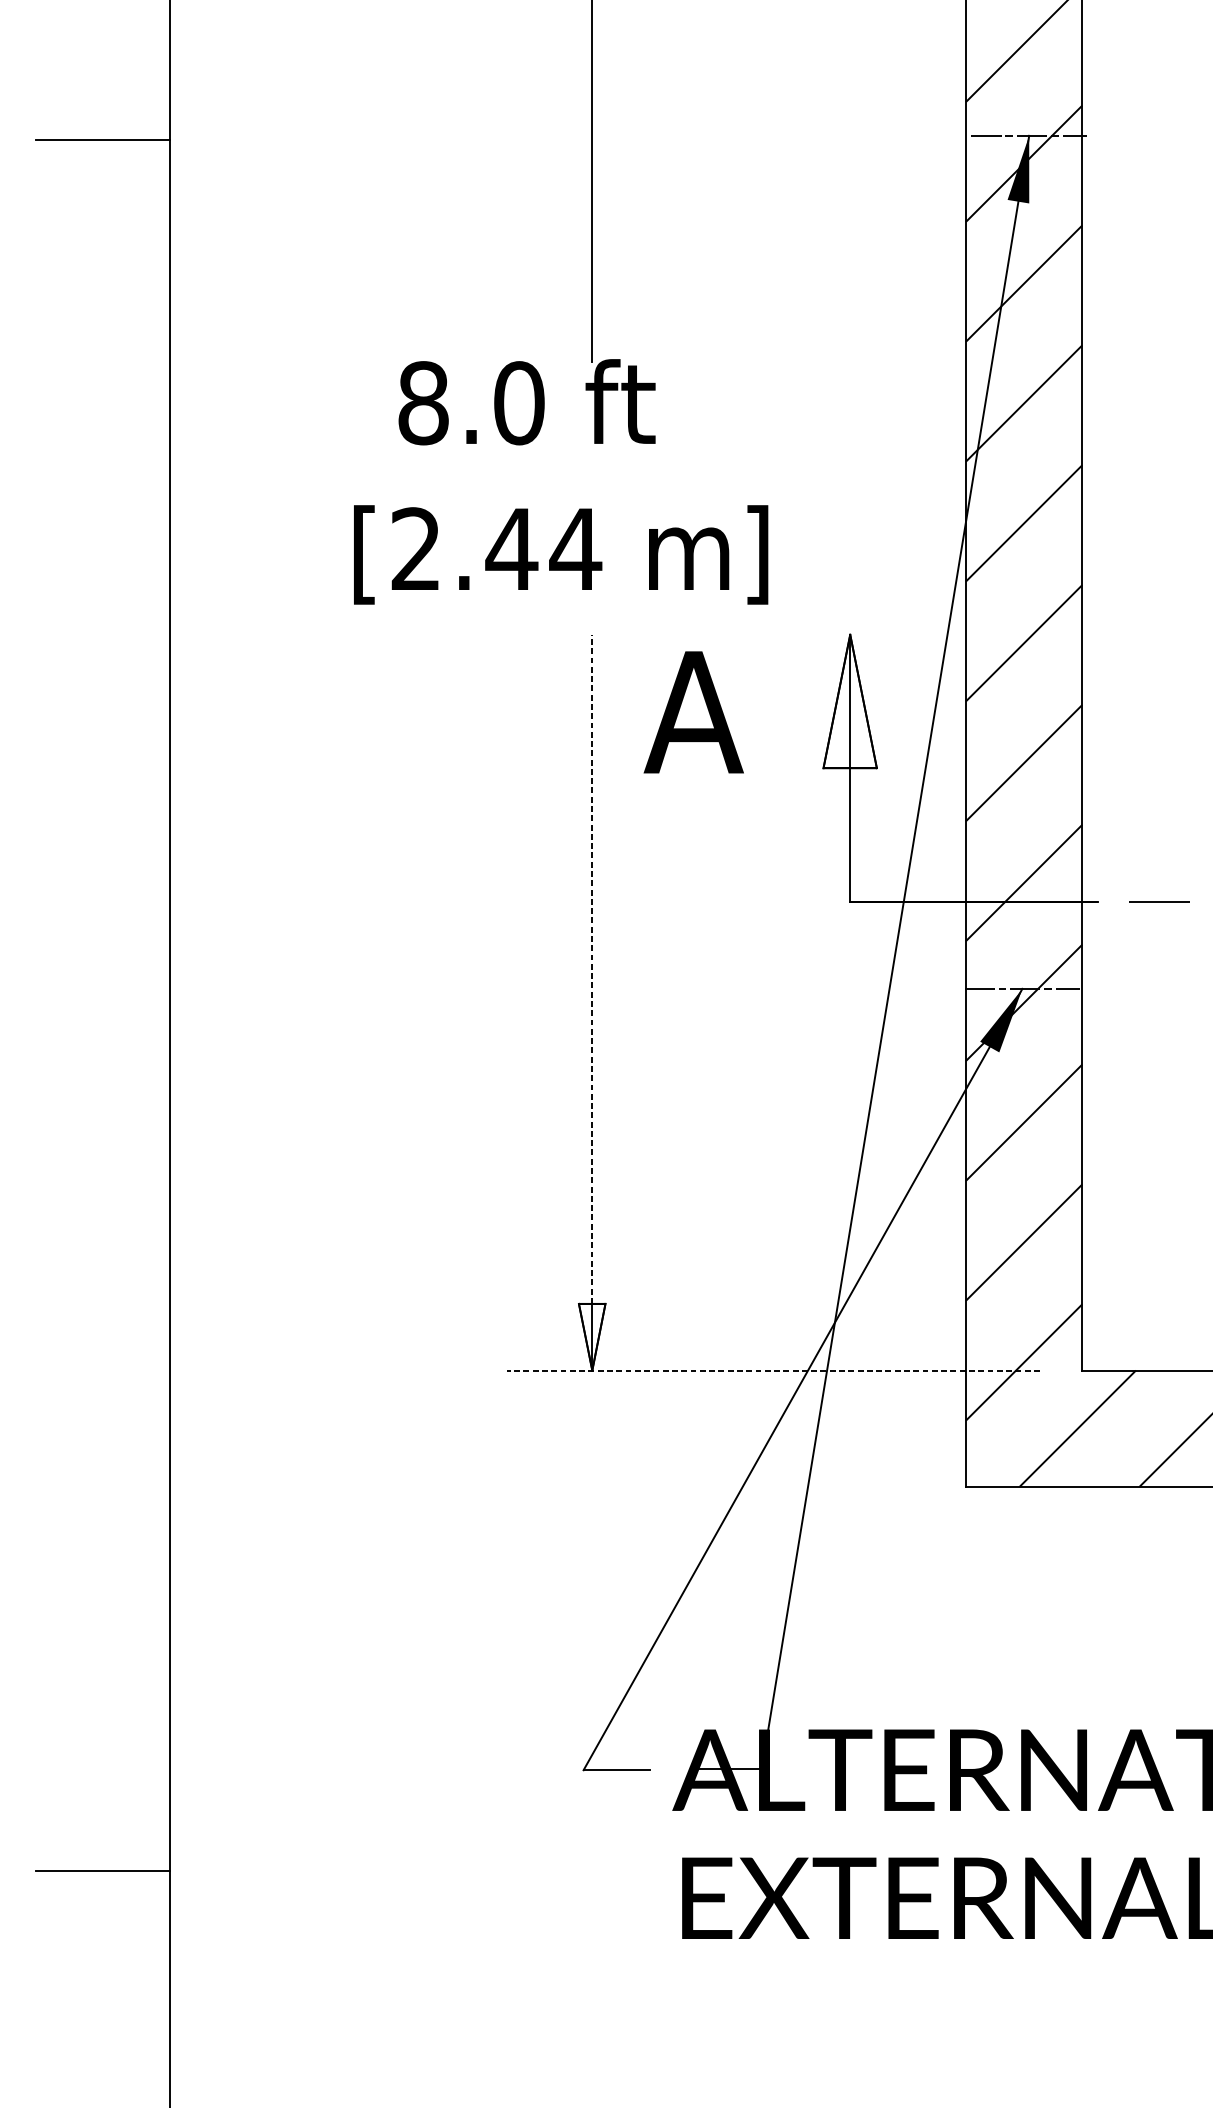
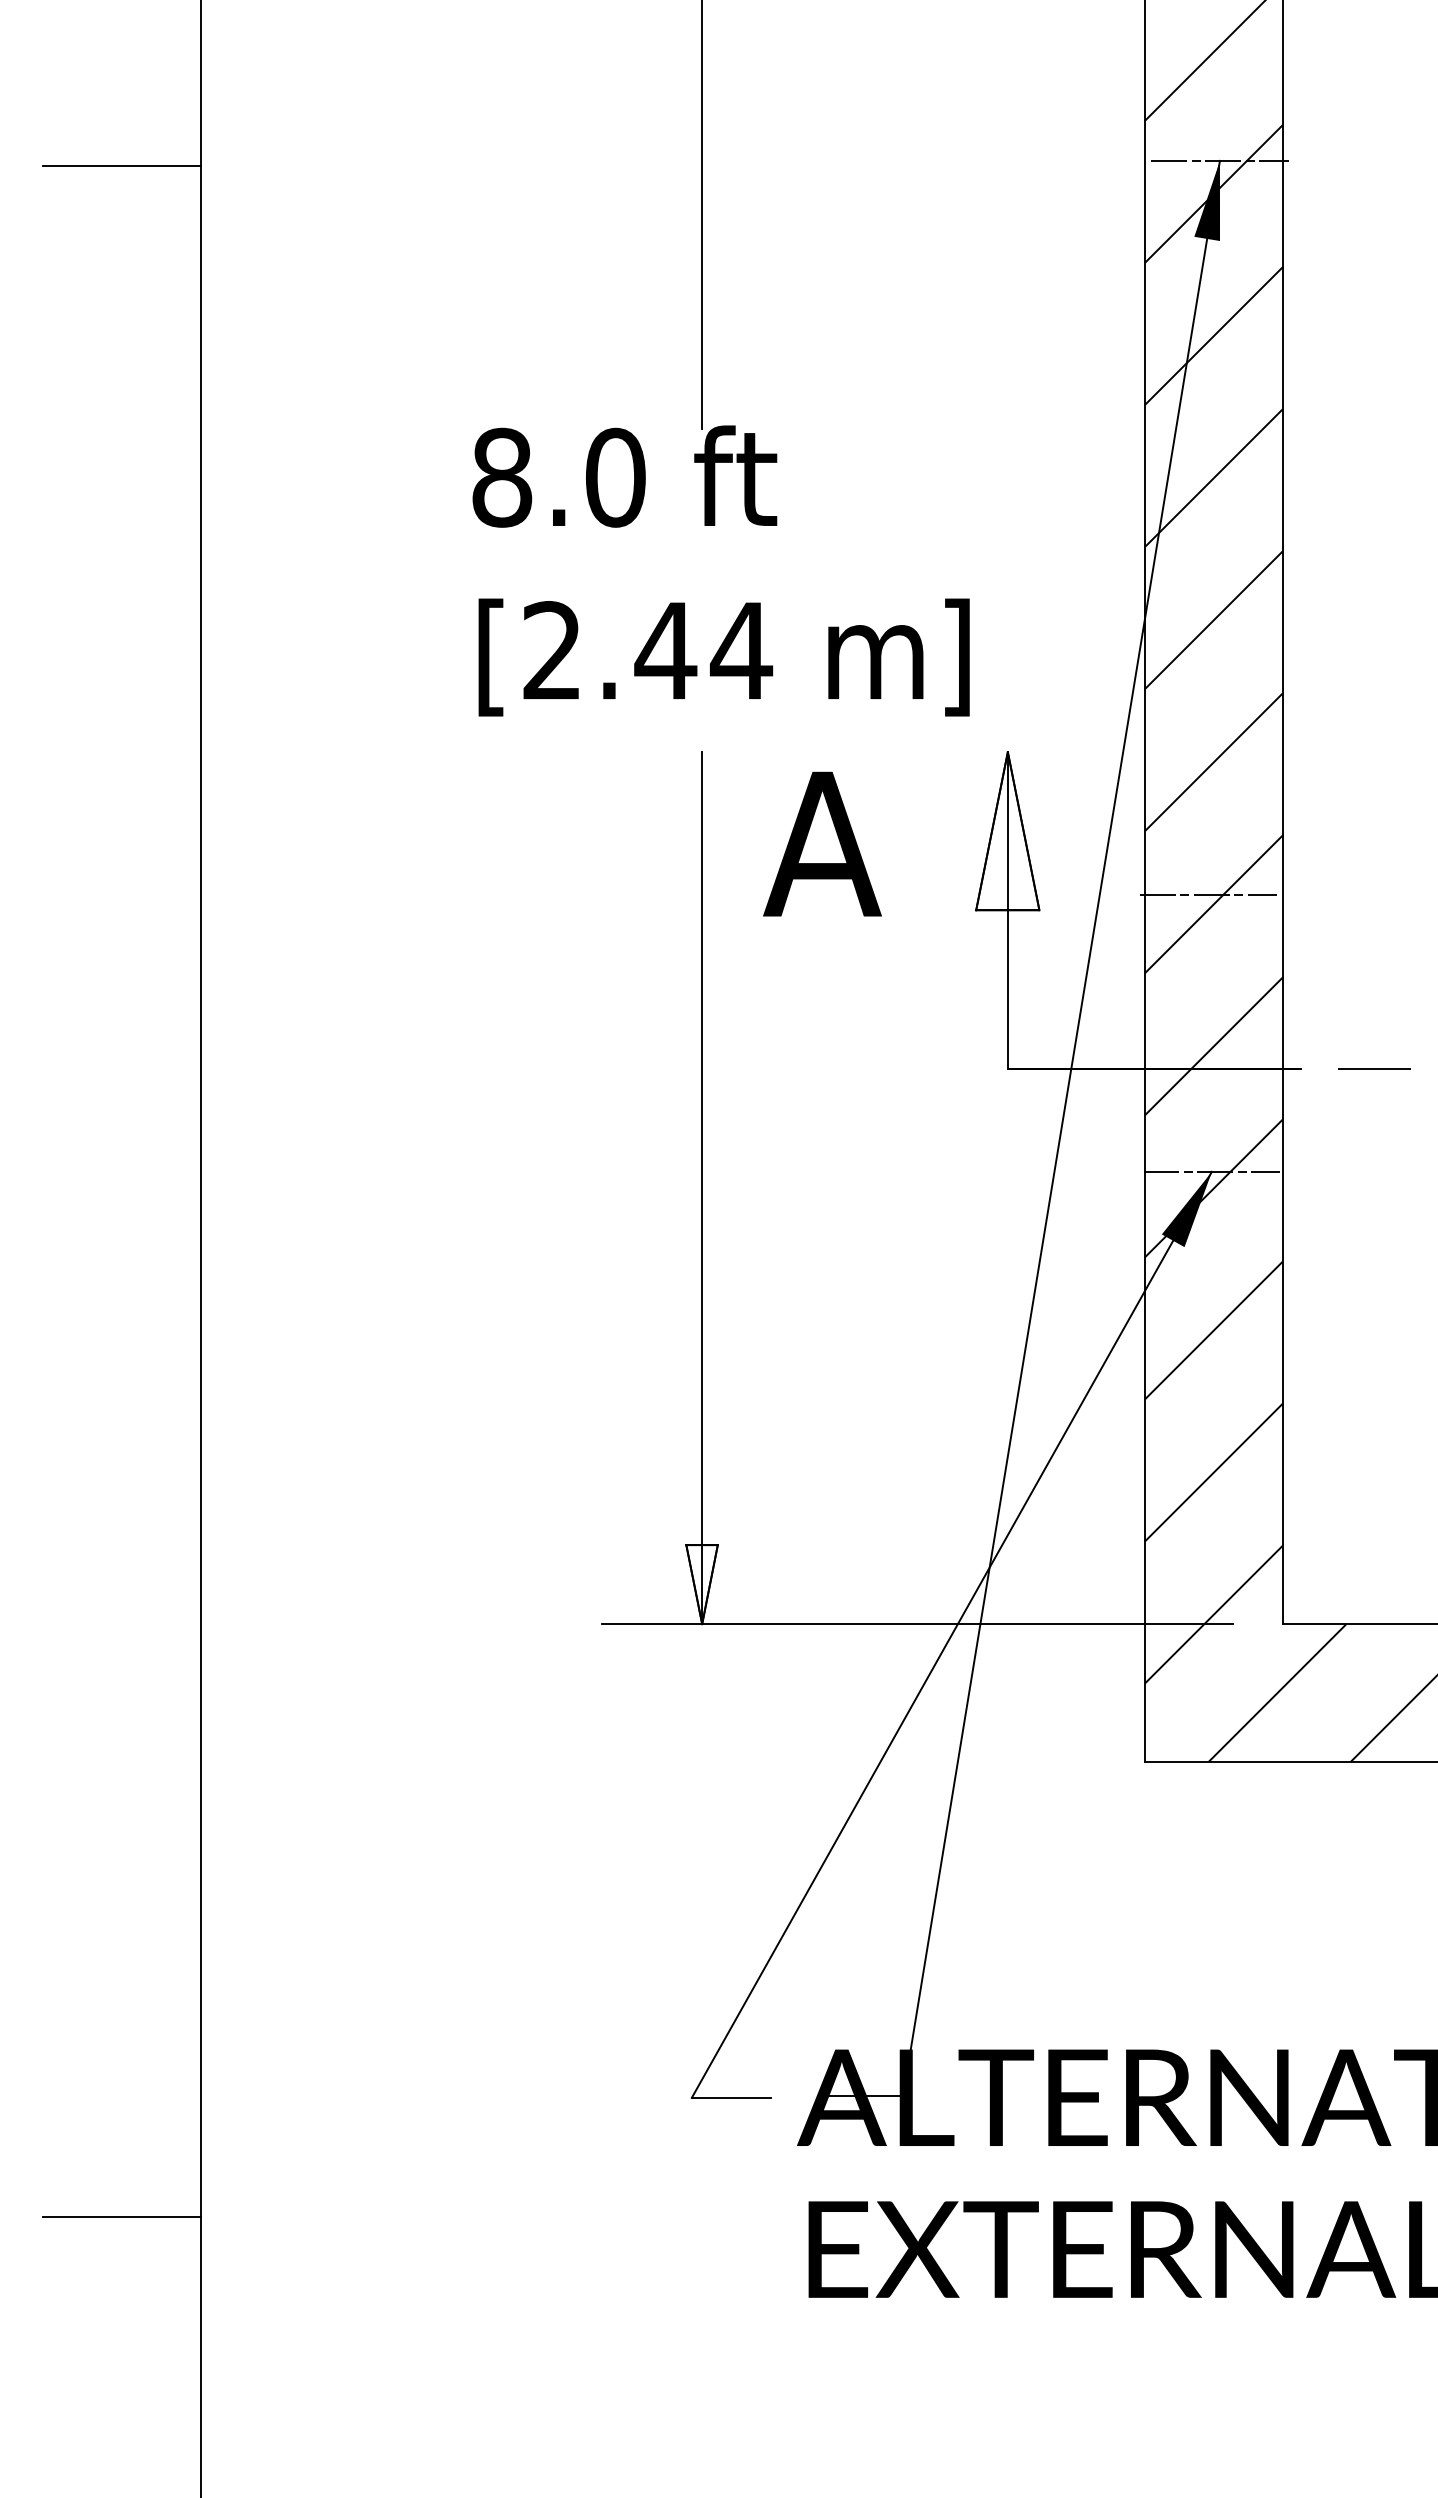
text: (560, 554) -> (723, 657), moved
line: (1019, 755) -> (1208, 895), added
line: (592, 969) -> (702, 1148), dashed -> solid
line: (773, 1370) -> (916, 1624), dashed -> solid

